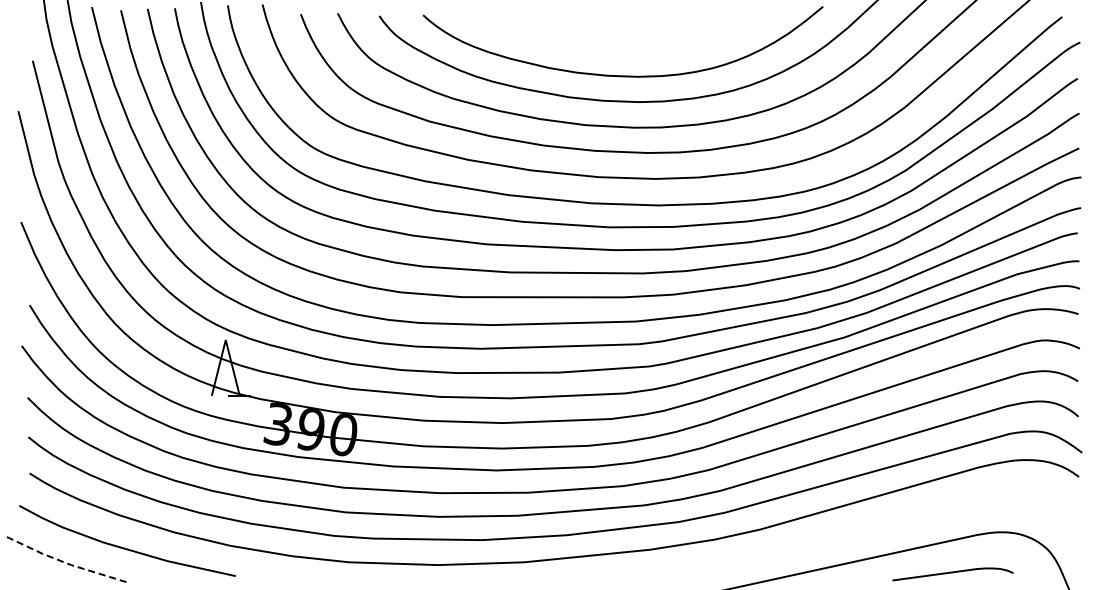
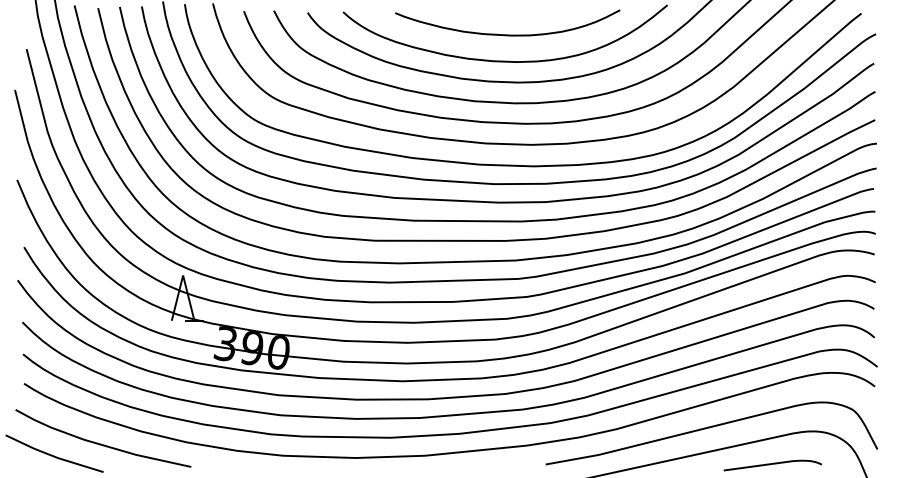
curve: (624, 42) -> (506, 34), added
curve: (875, 528) -> (709, 428), added
line: (66, 563) -> (53, 456), dashed -> solid

